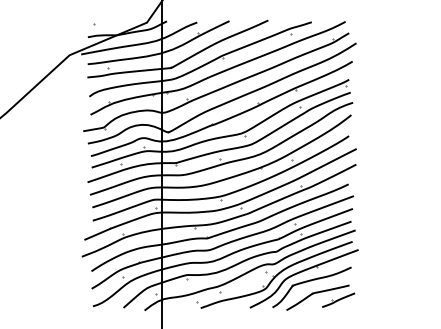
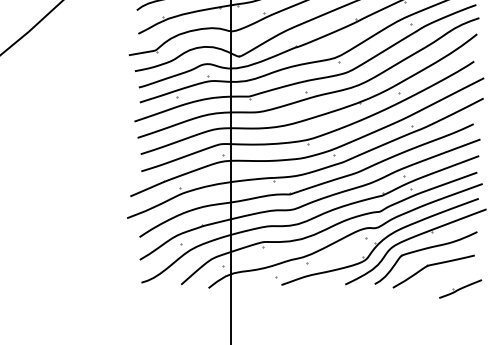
part: (338, 299) -> (460, 288), moved

